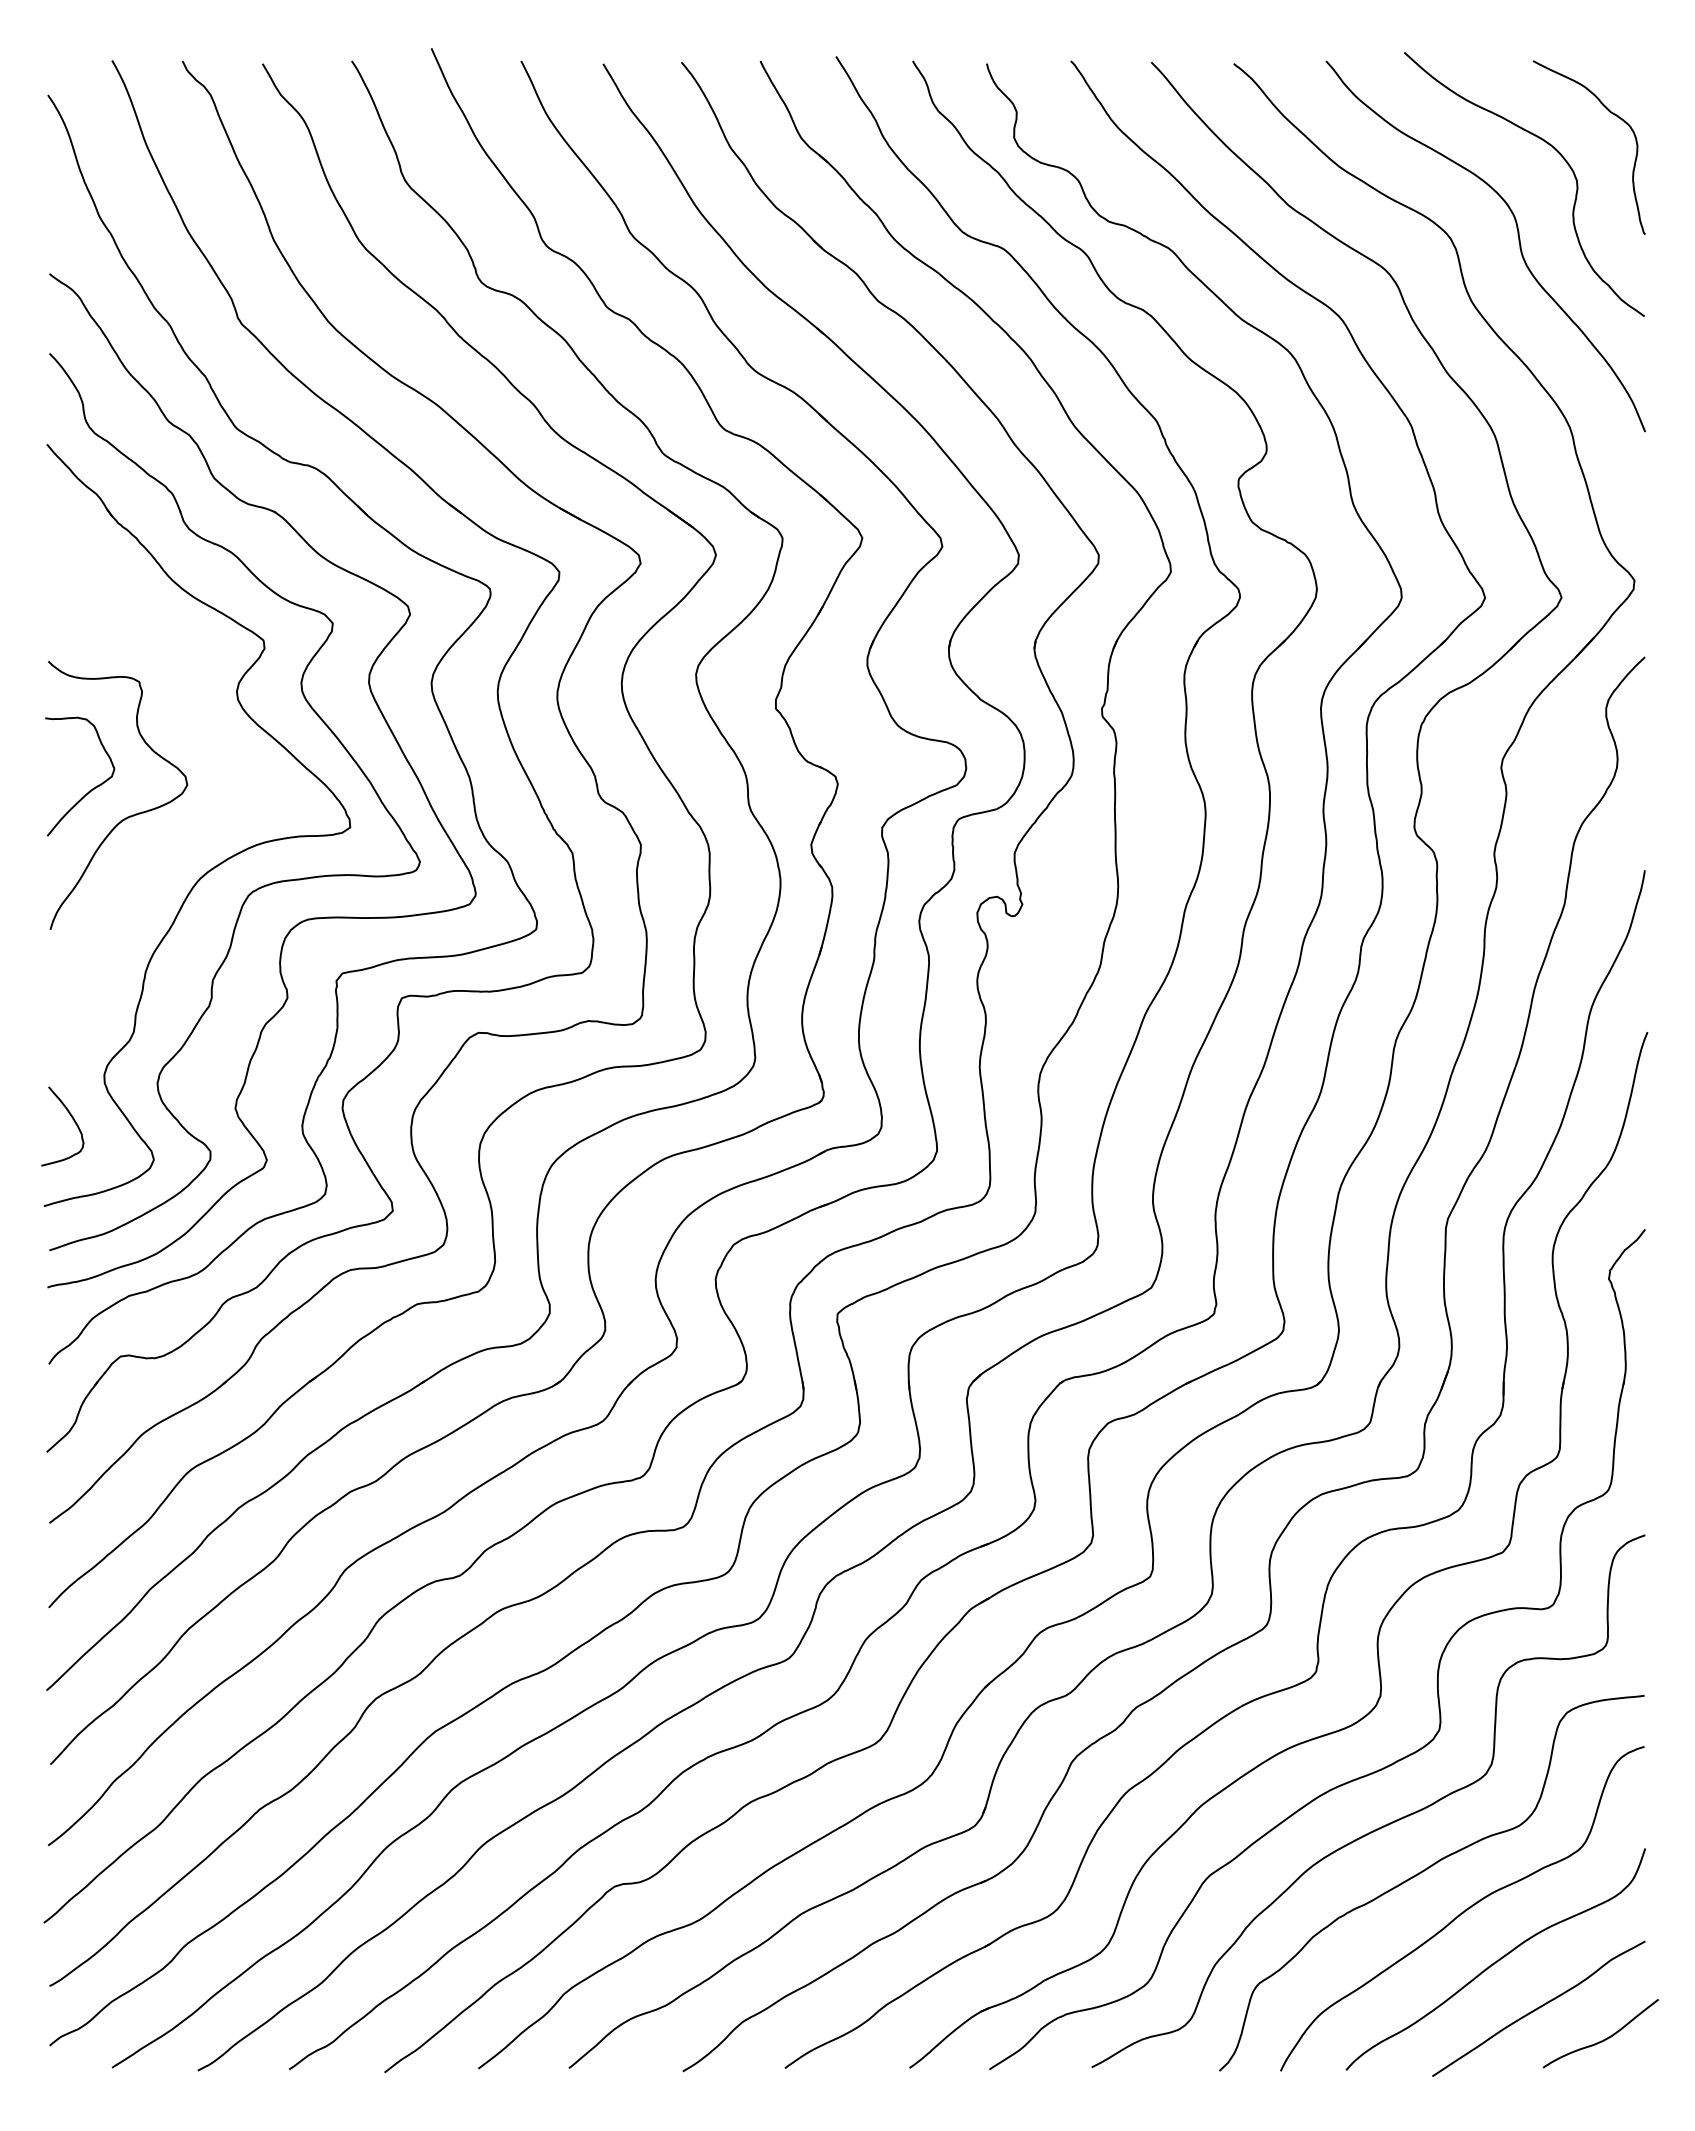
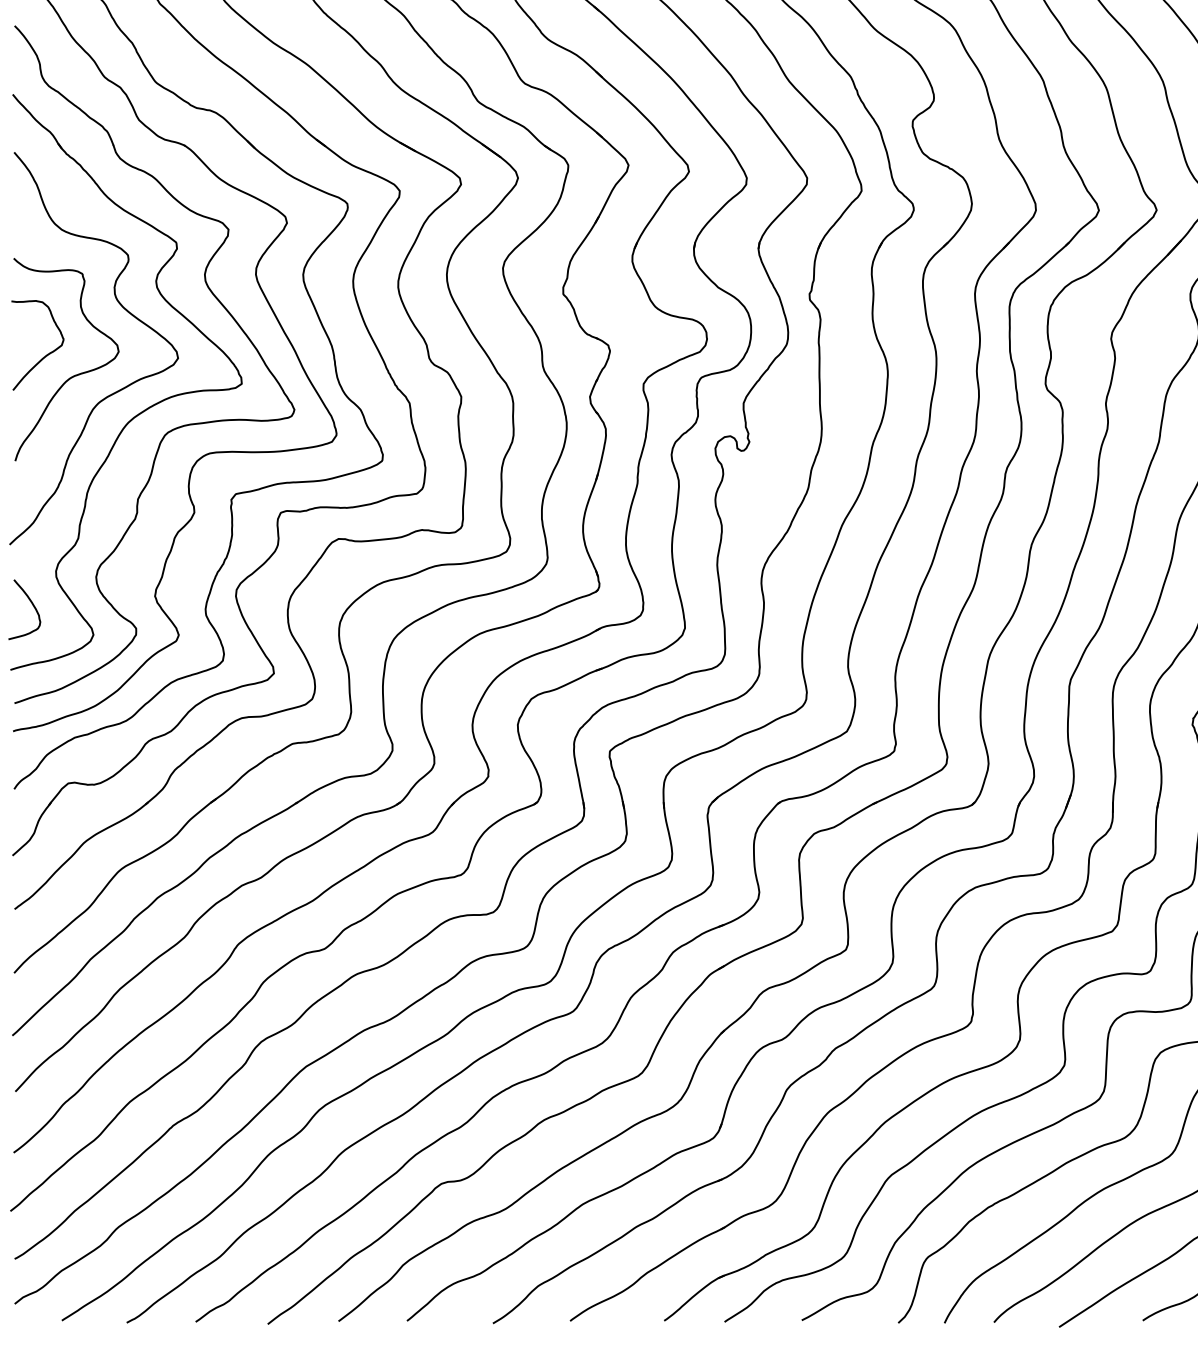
curve: (189, 834) -> (120, 389), added

